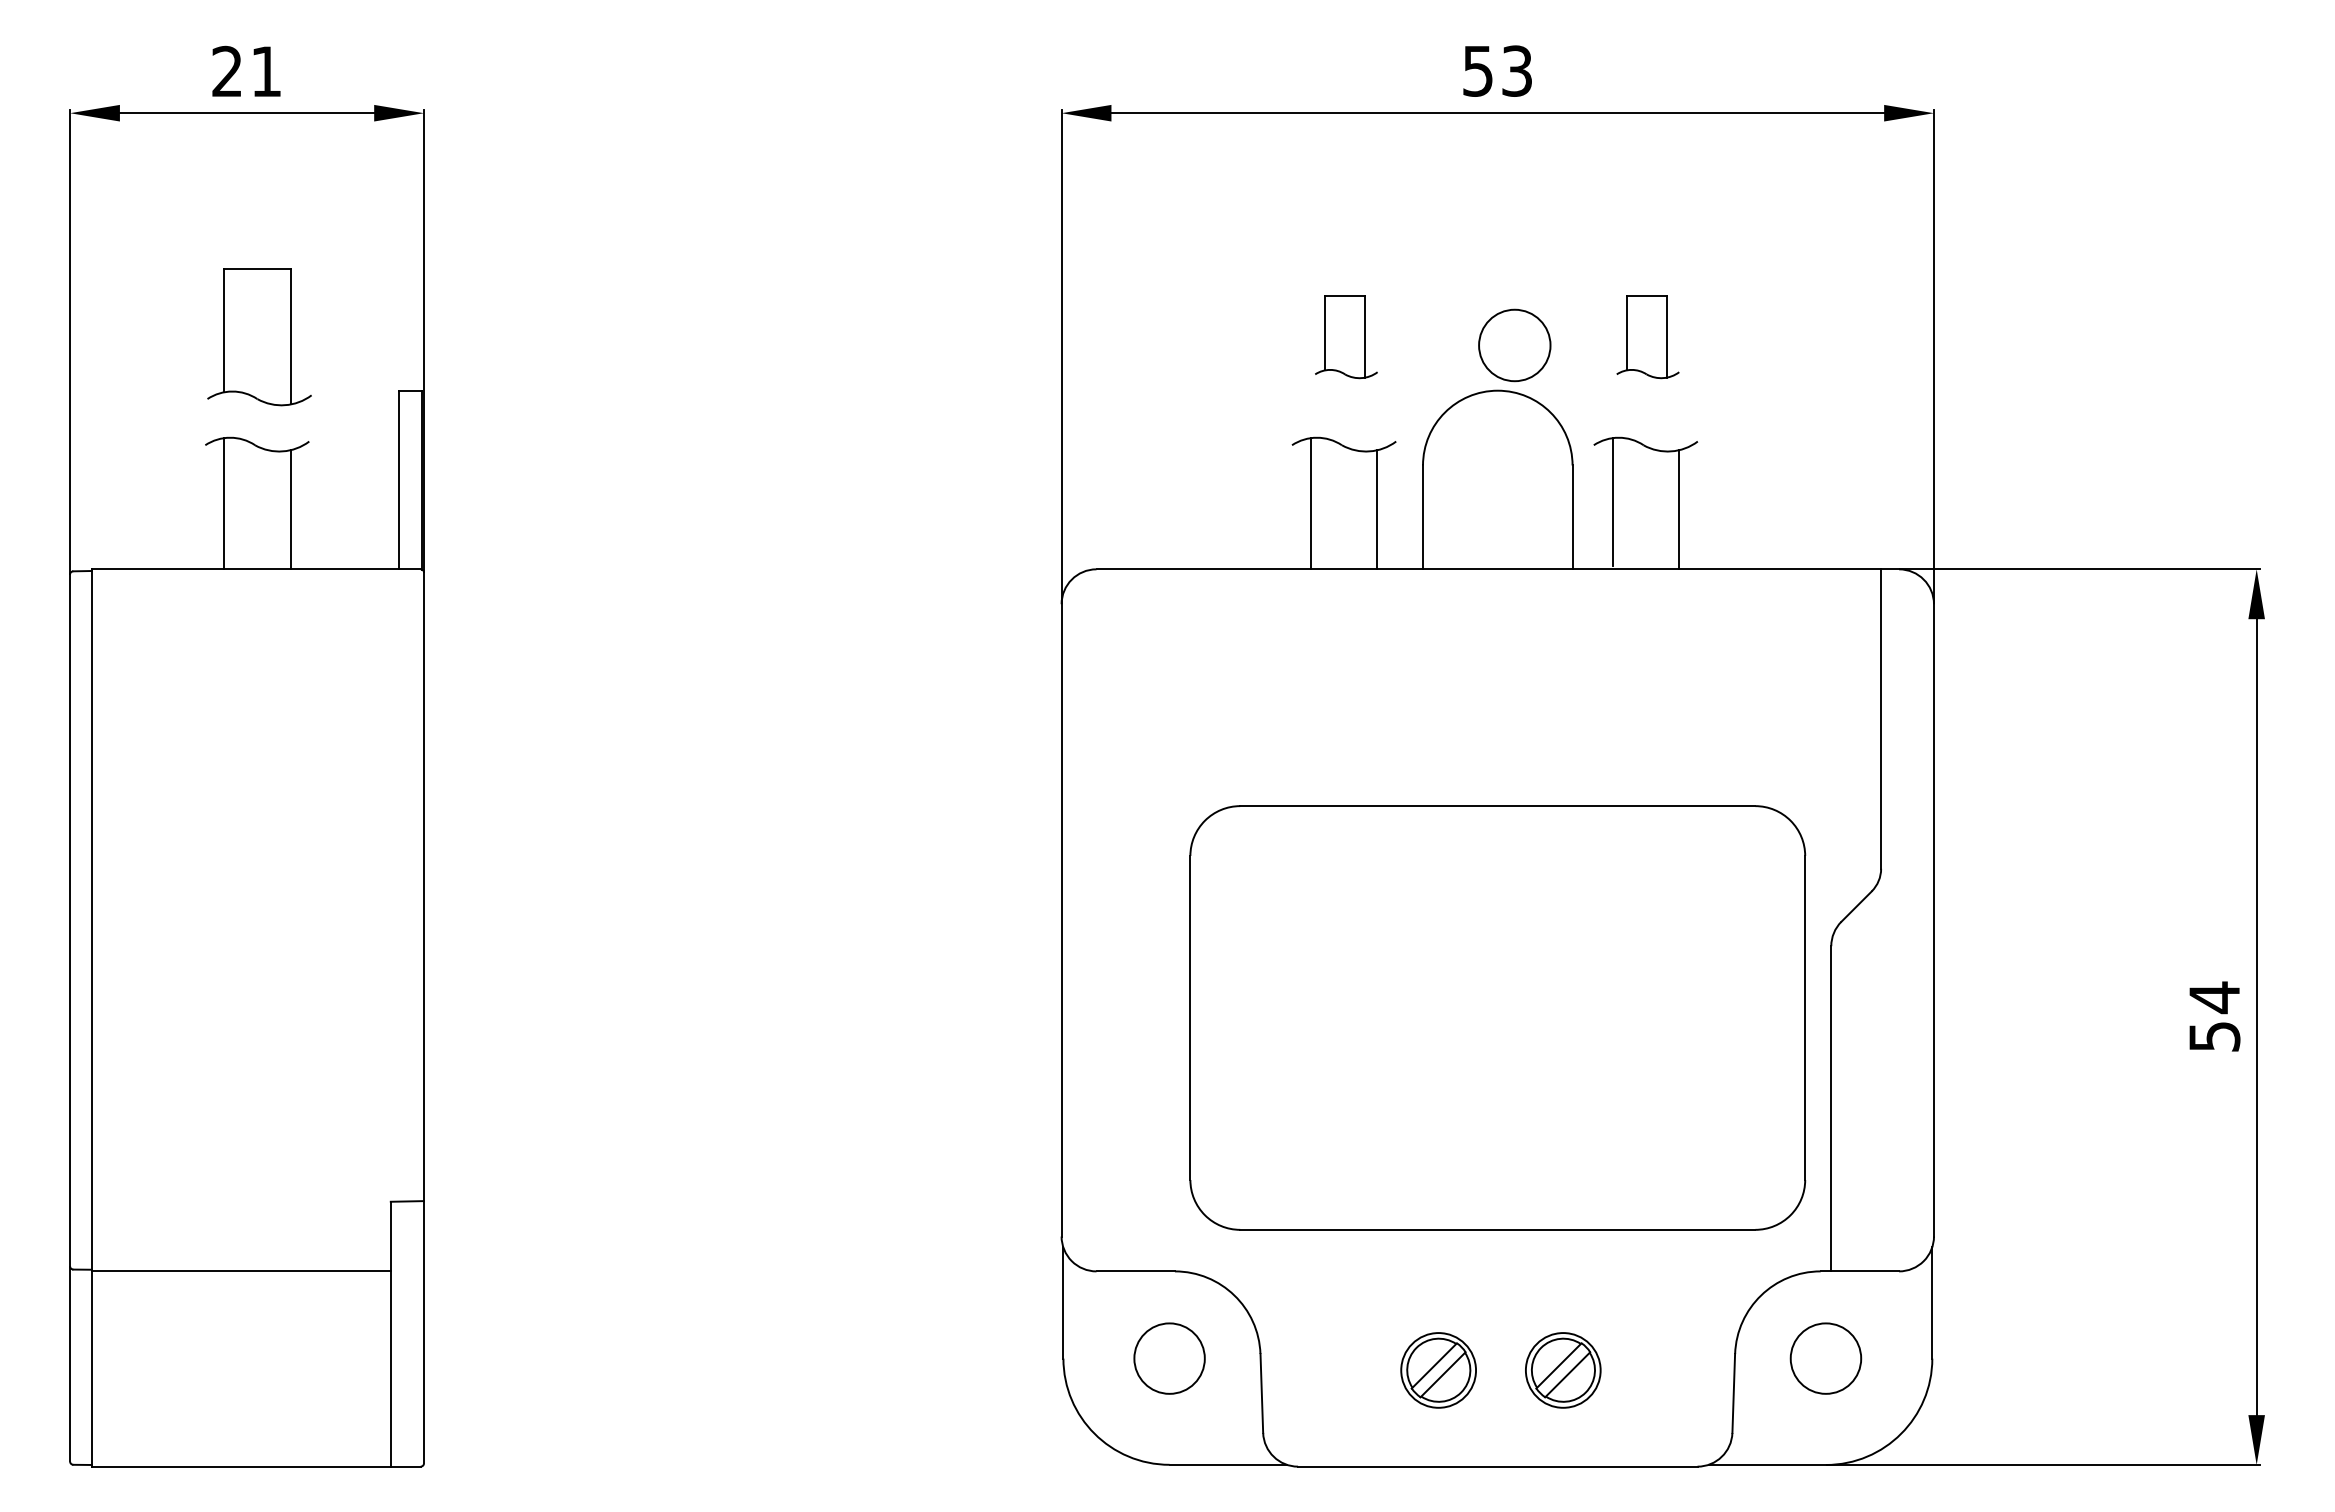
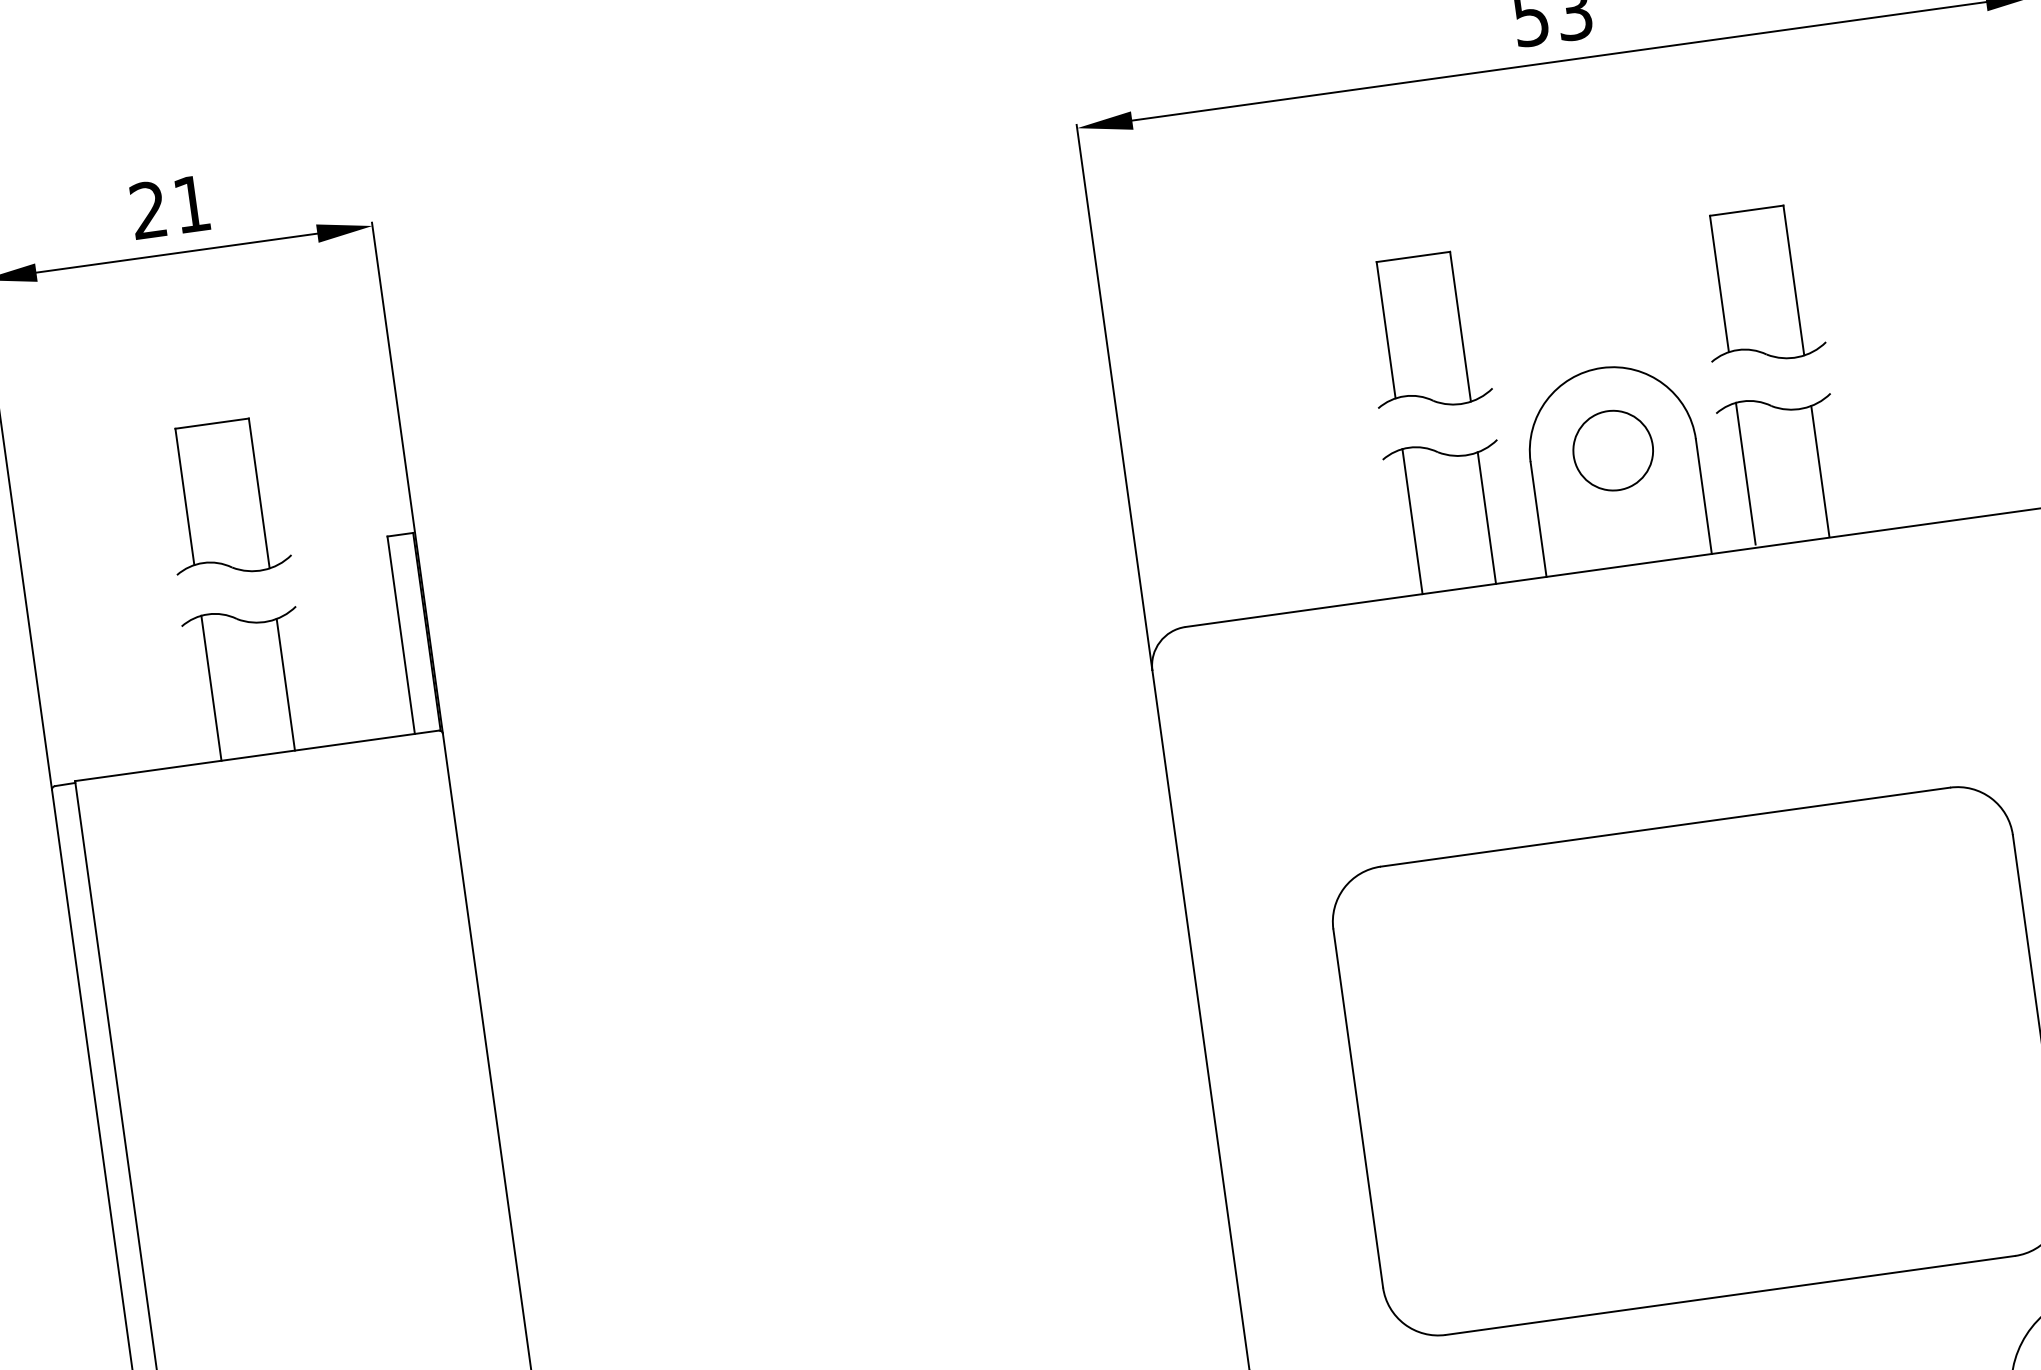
part: (1346, 337) -> (1426, 332), size x1.67
part: (1647, 337) -> (1759, 286), size x1.67
circle: (1514, 345) -> (1612, 450), moved

